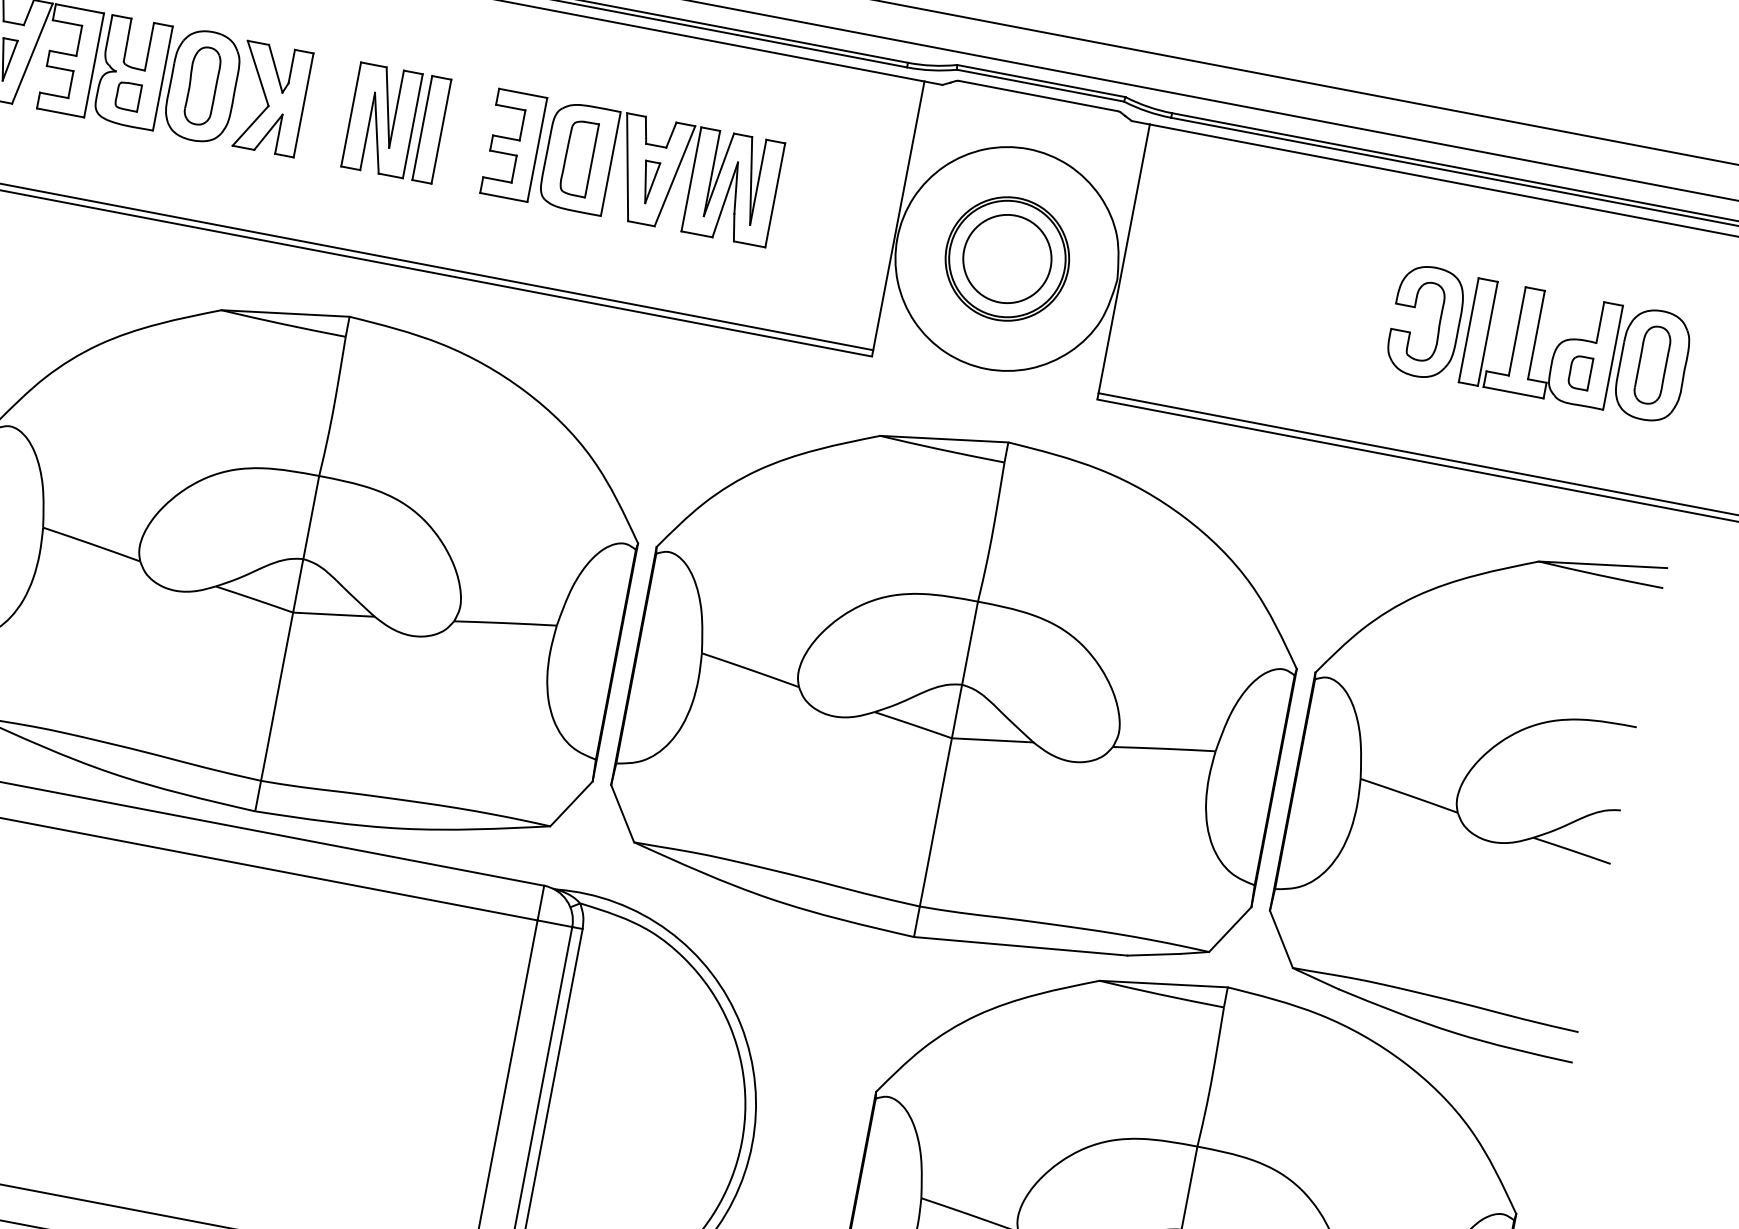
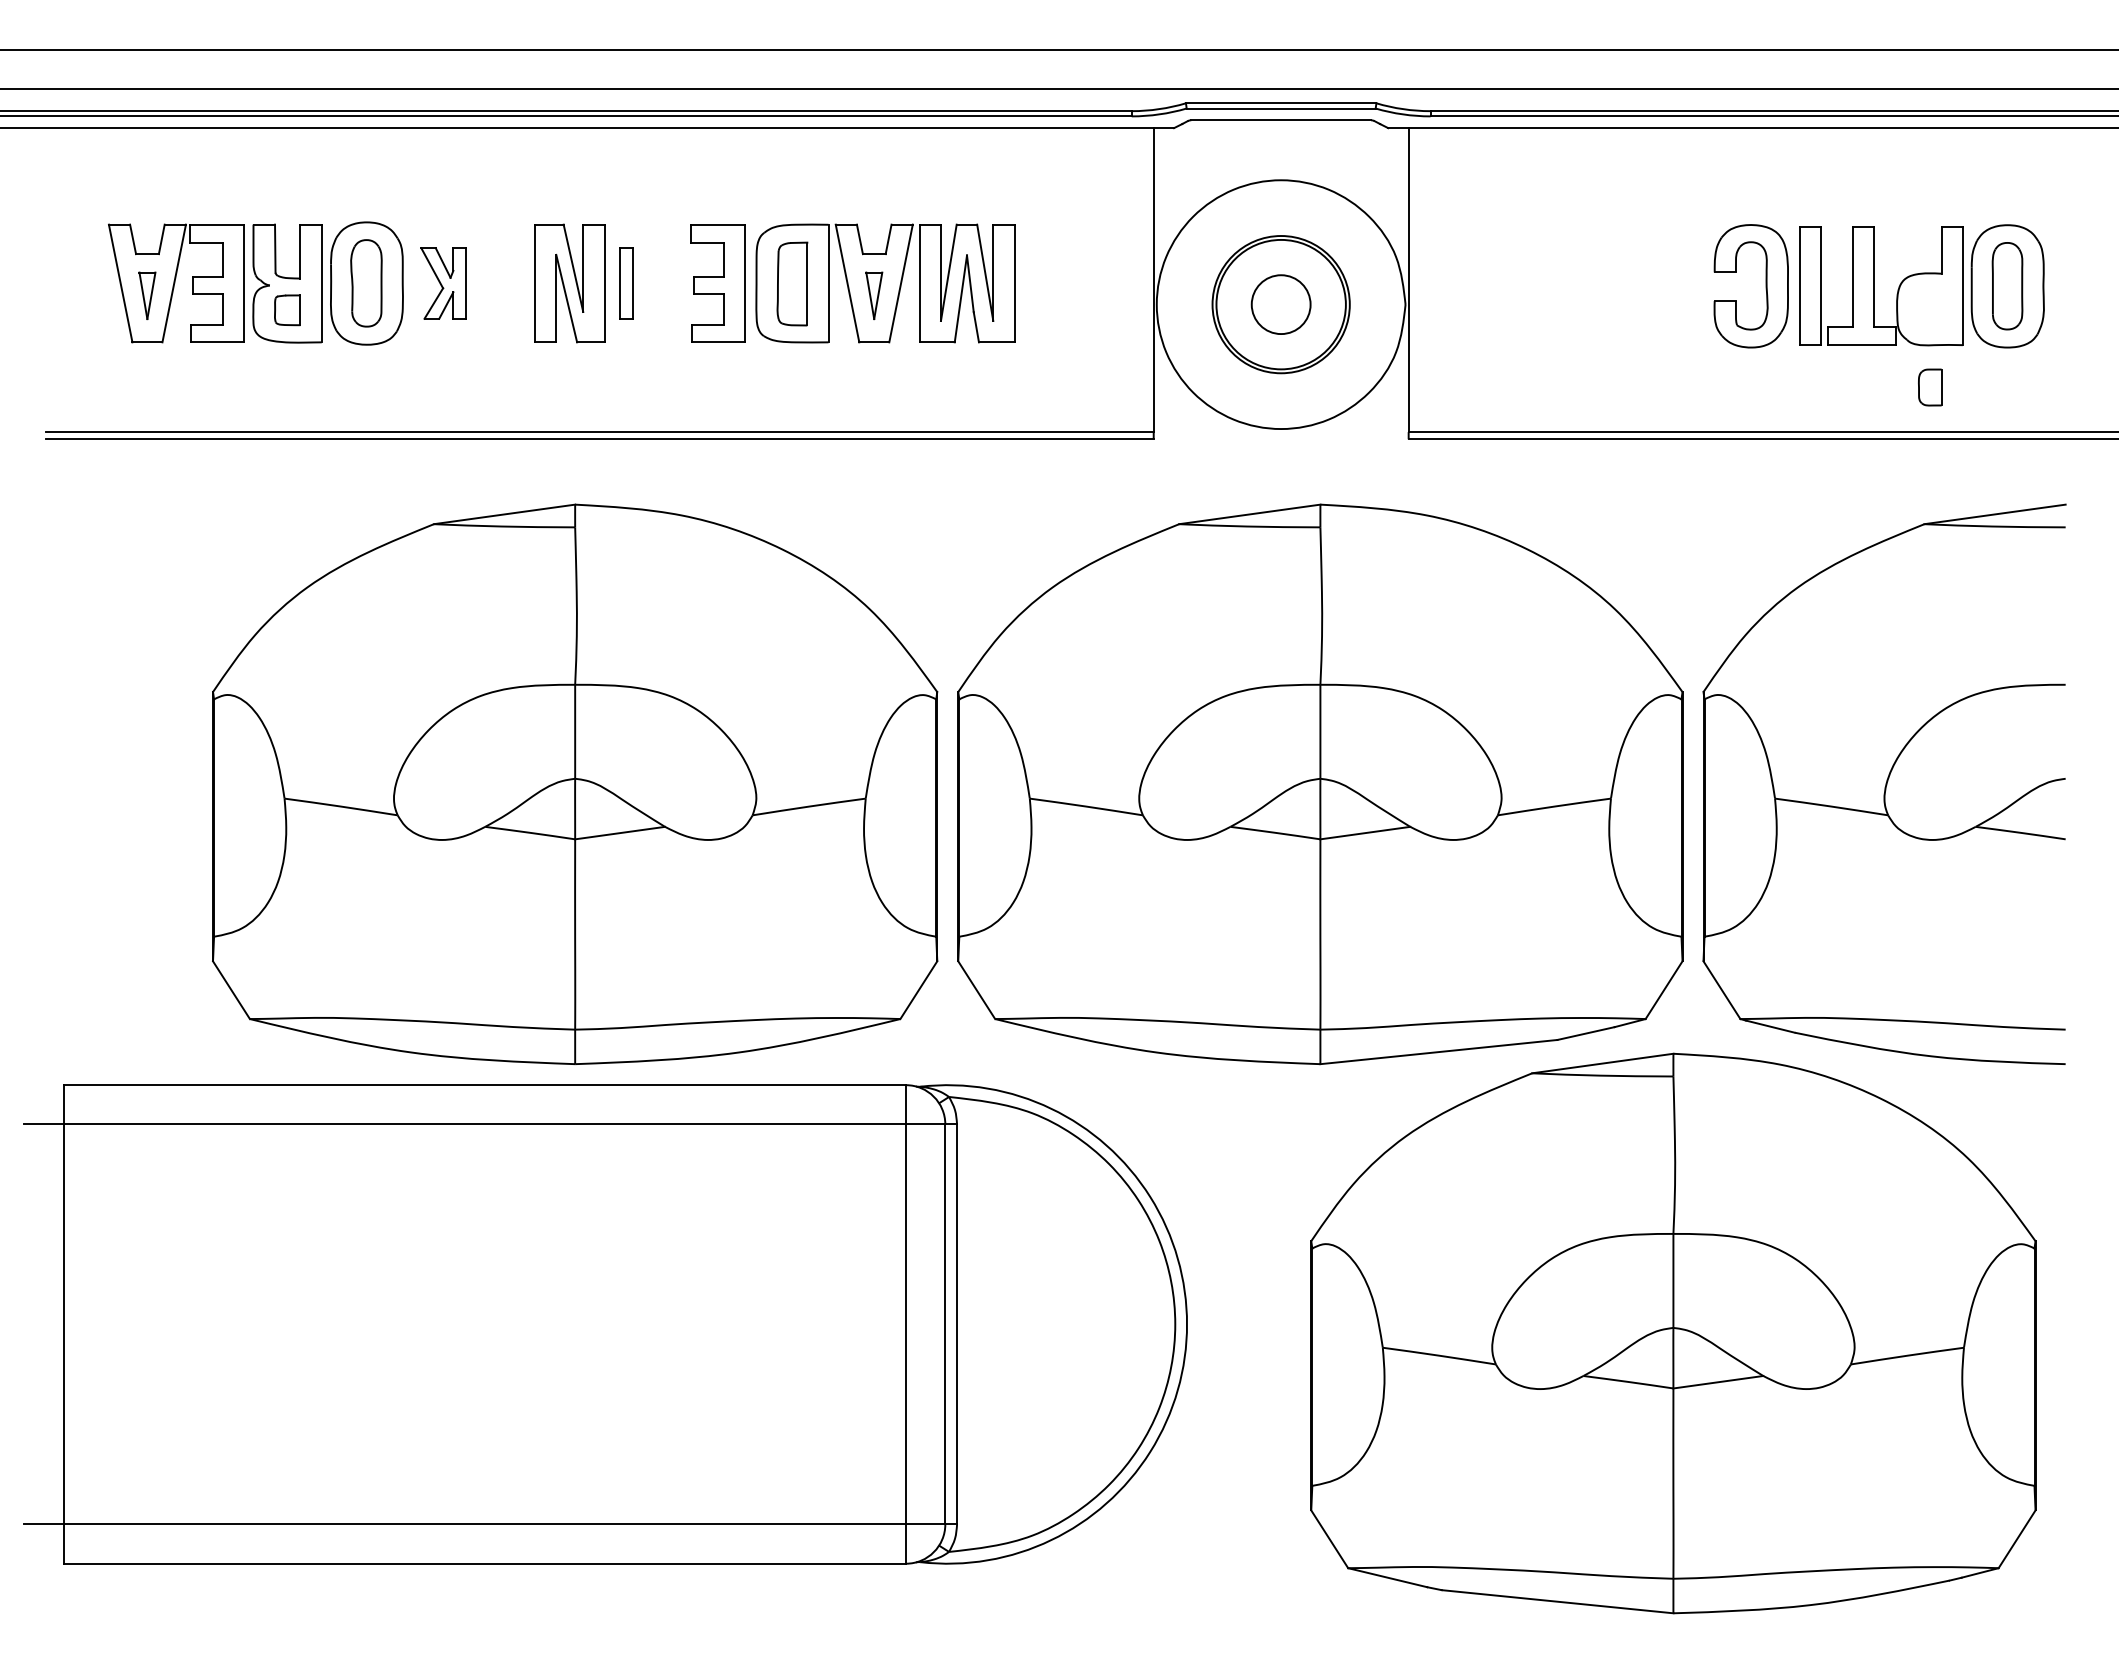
part: (270, 99) -> (443, 283), size x0.6
part: (431, 129) -> (625, 283), size x0.6
circle: (1007, 258) -> (1281, 304), size x0.6
part: (1580, 372) -> (1930, 387), moved

